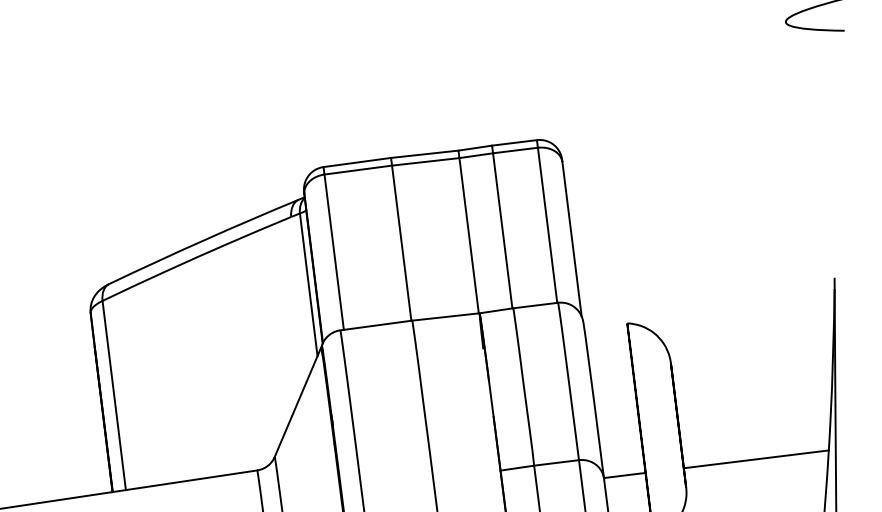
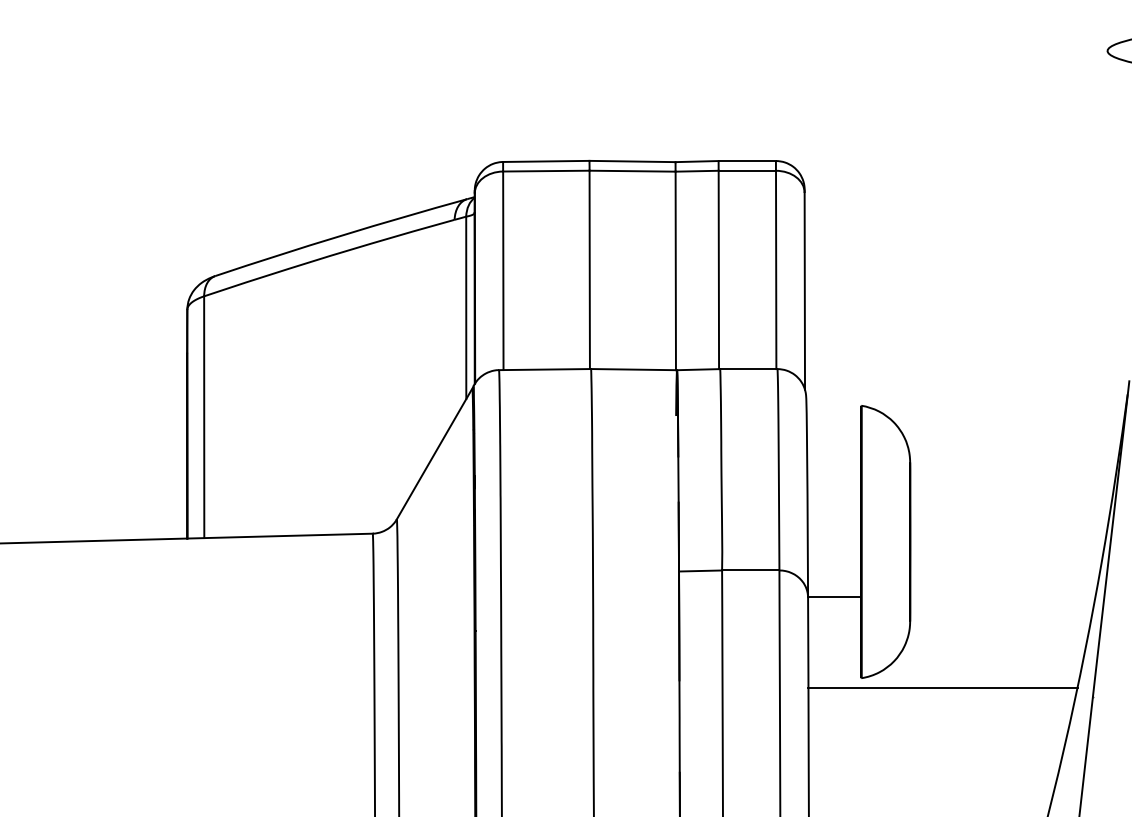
line: (756, 459) -> (1002, 596), removed

